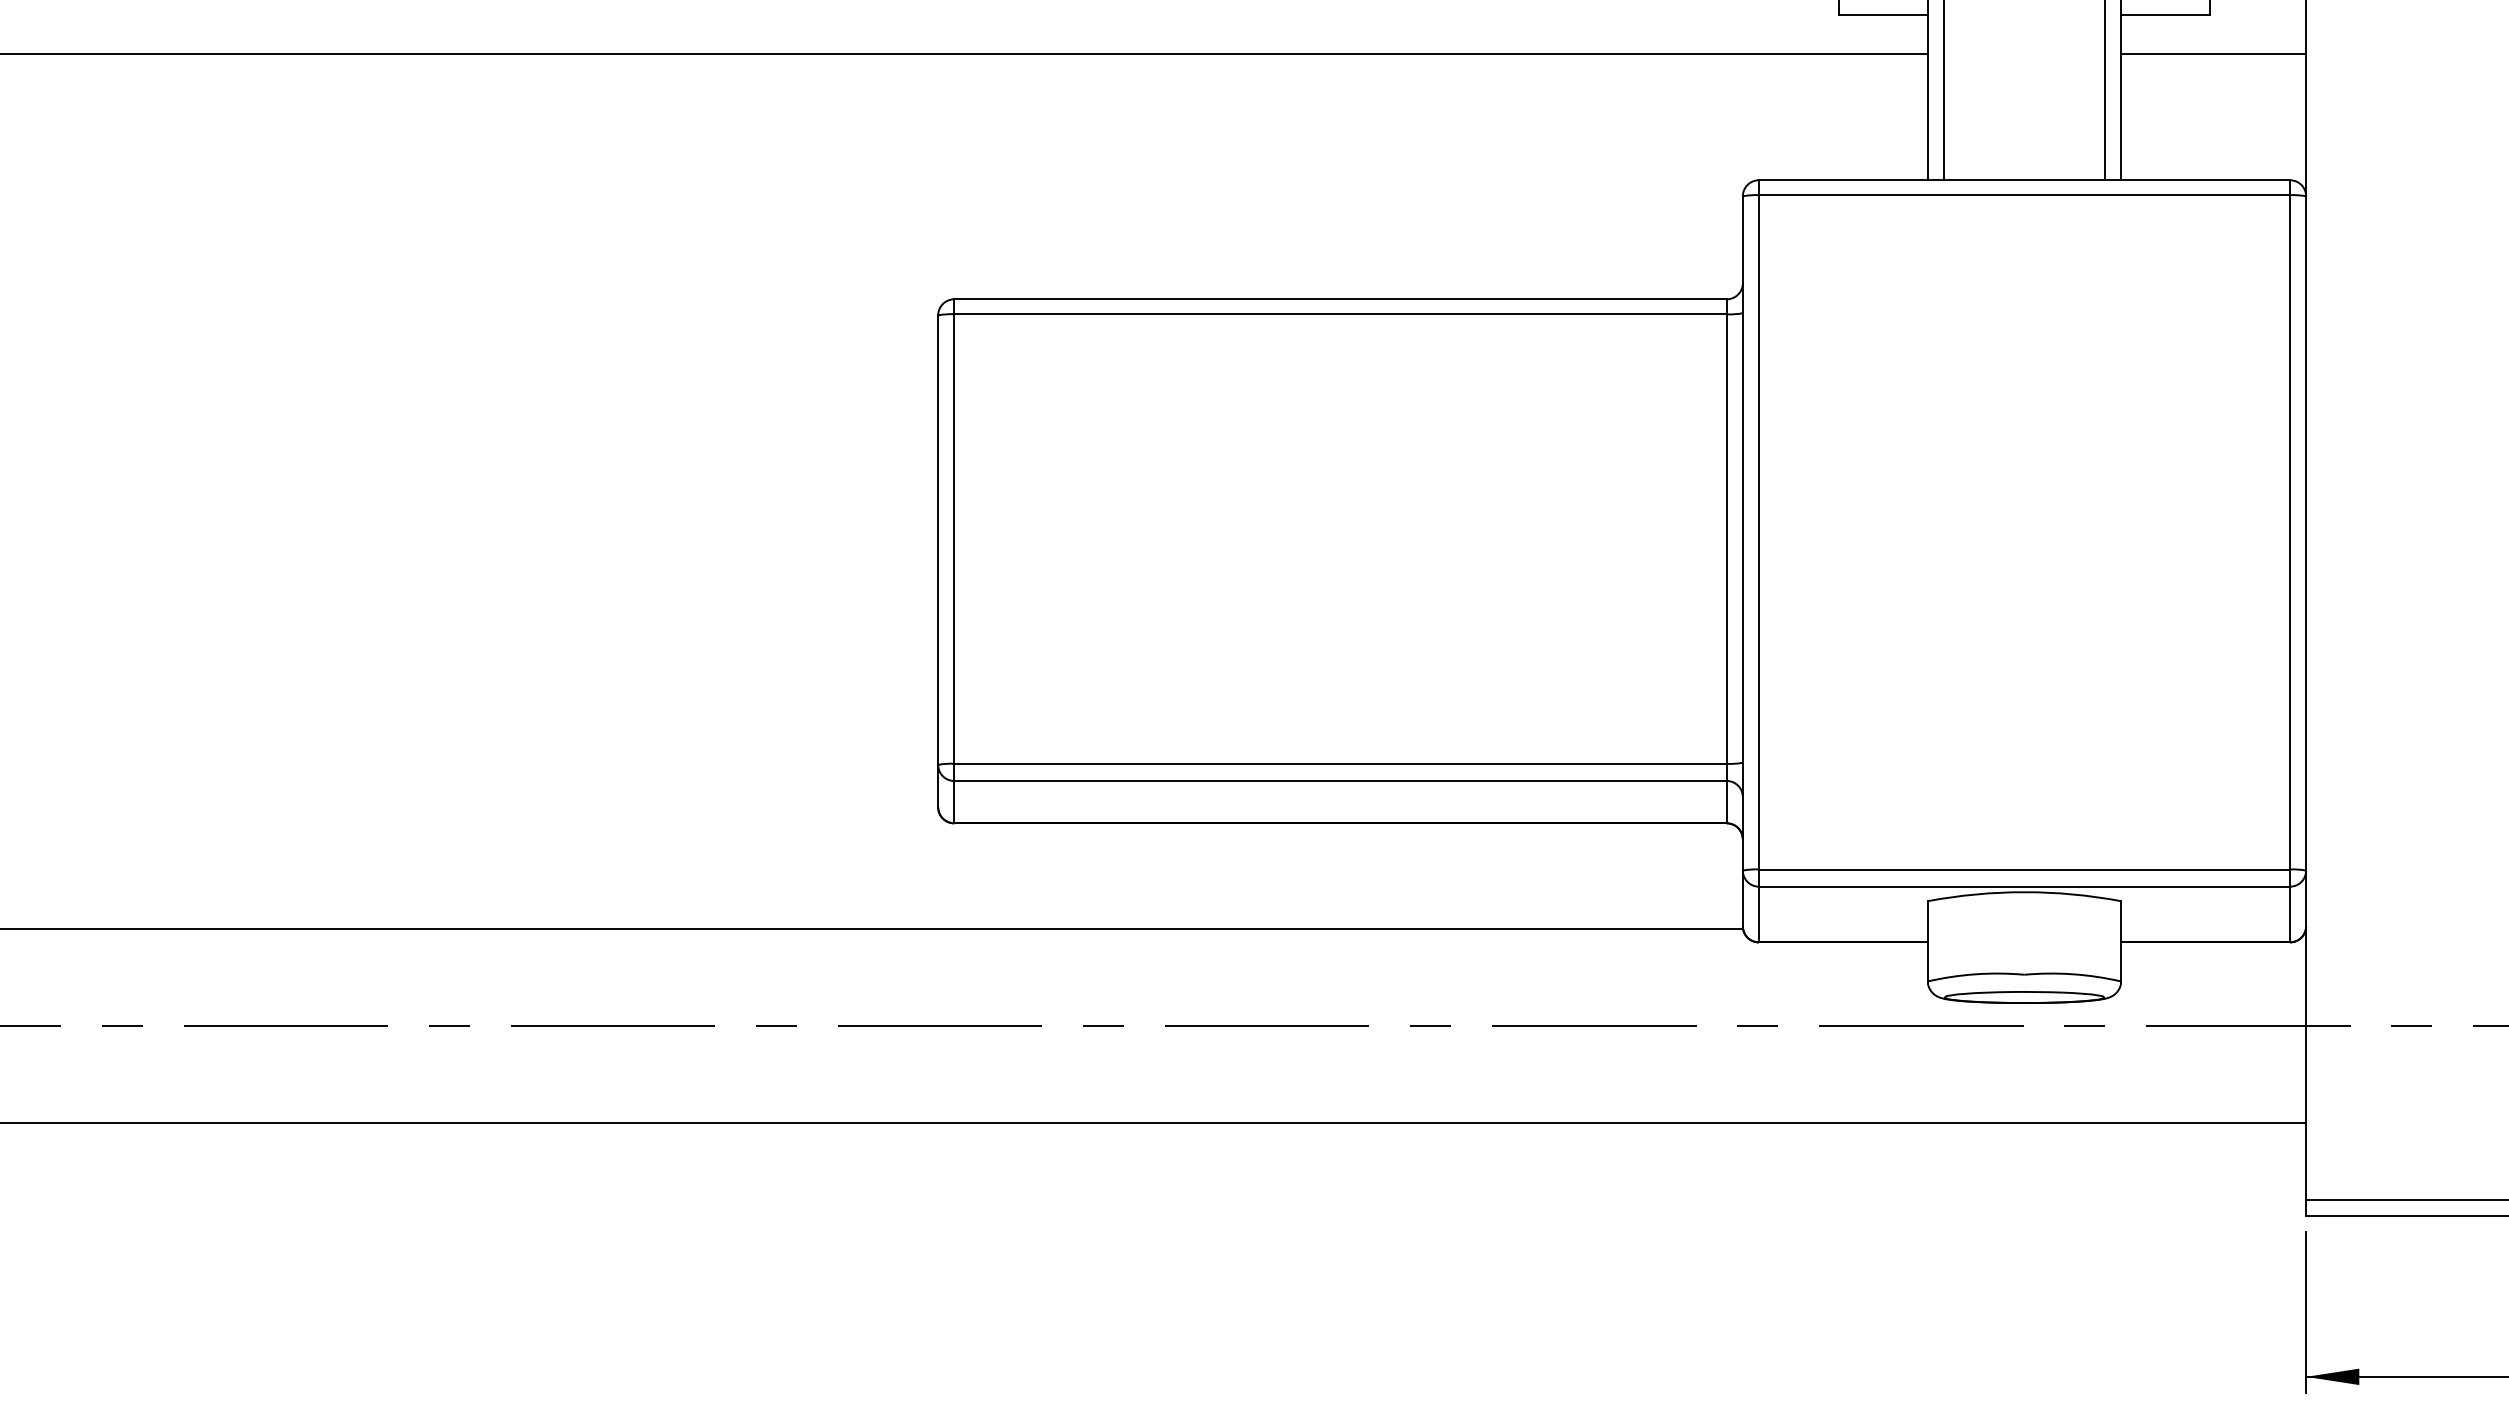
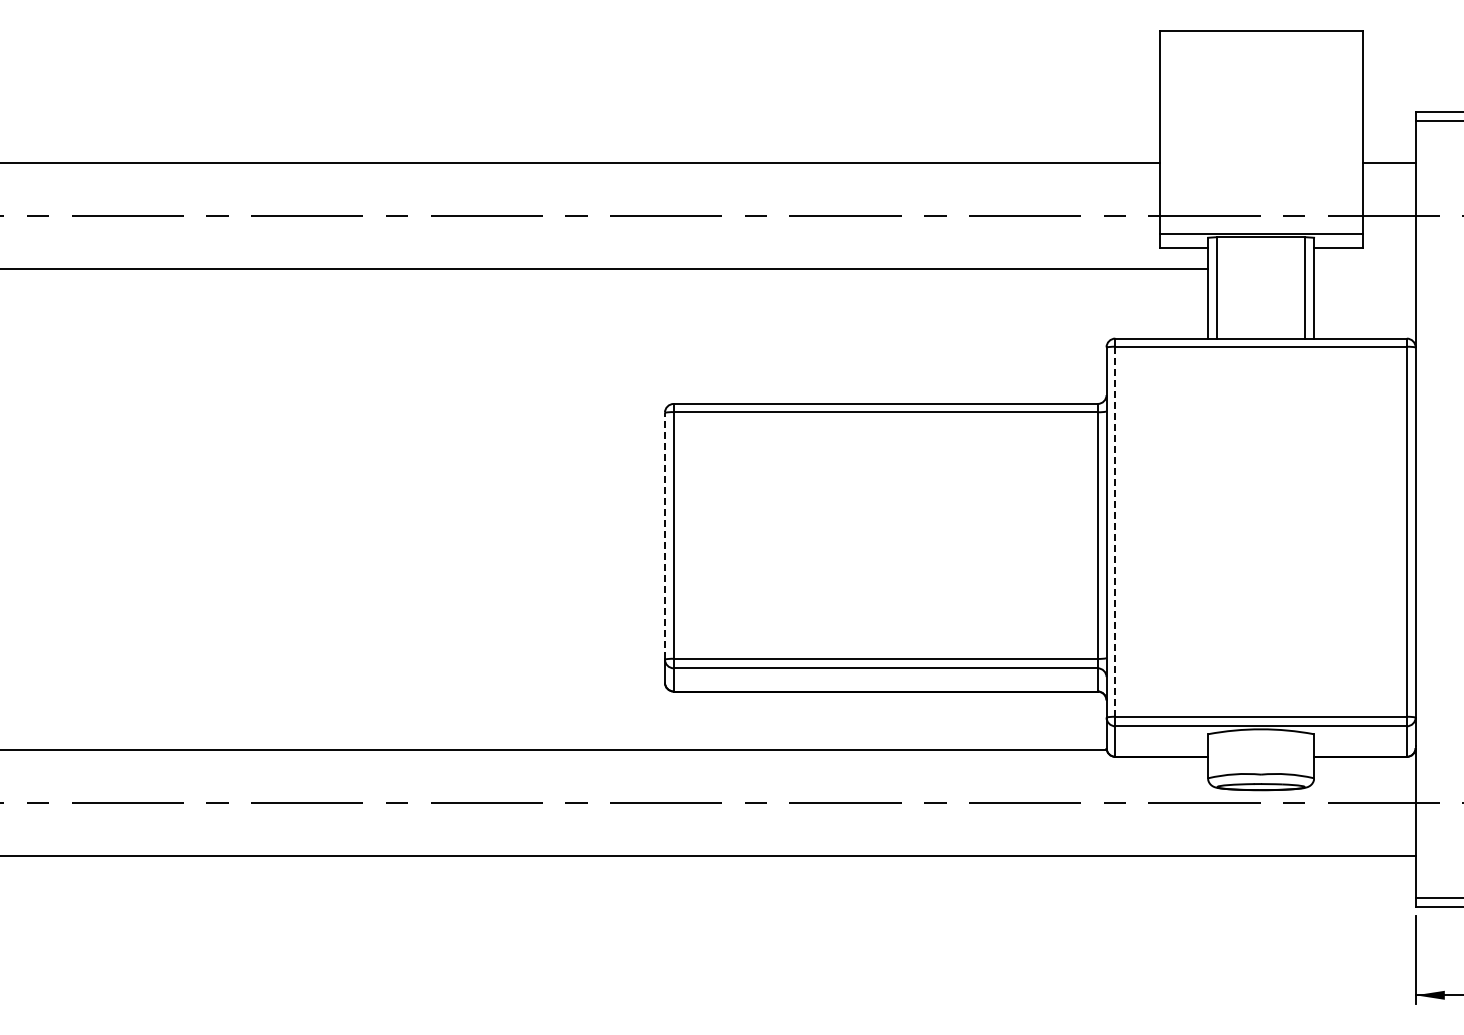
line: (2212, 54) -> (1364, 269), removed
line: (1759, 533) -> (1115, 532), solid -> dashed
line: (937, 539) -> (664, 535), solid -> dashed

